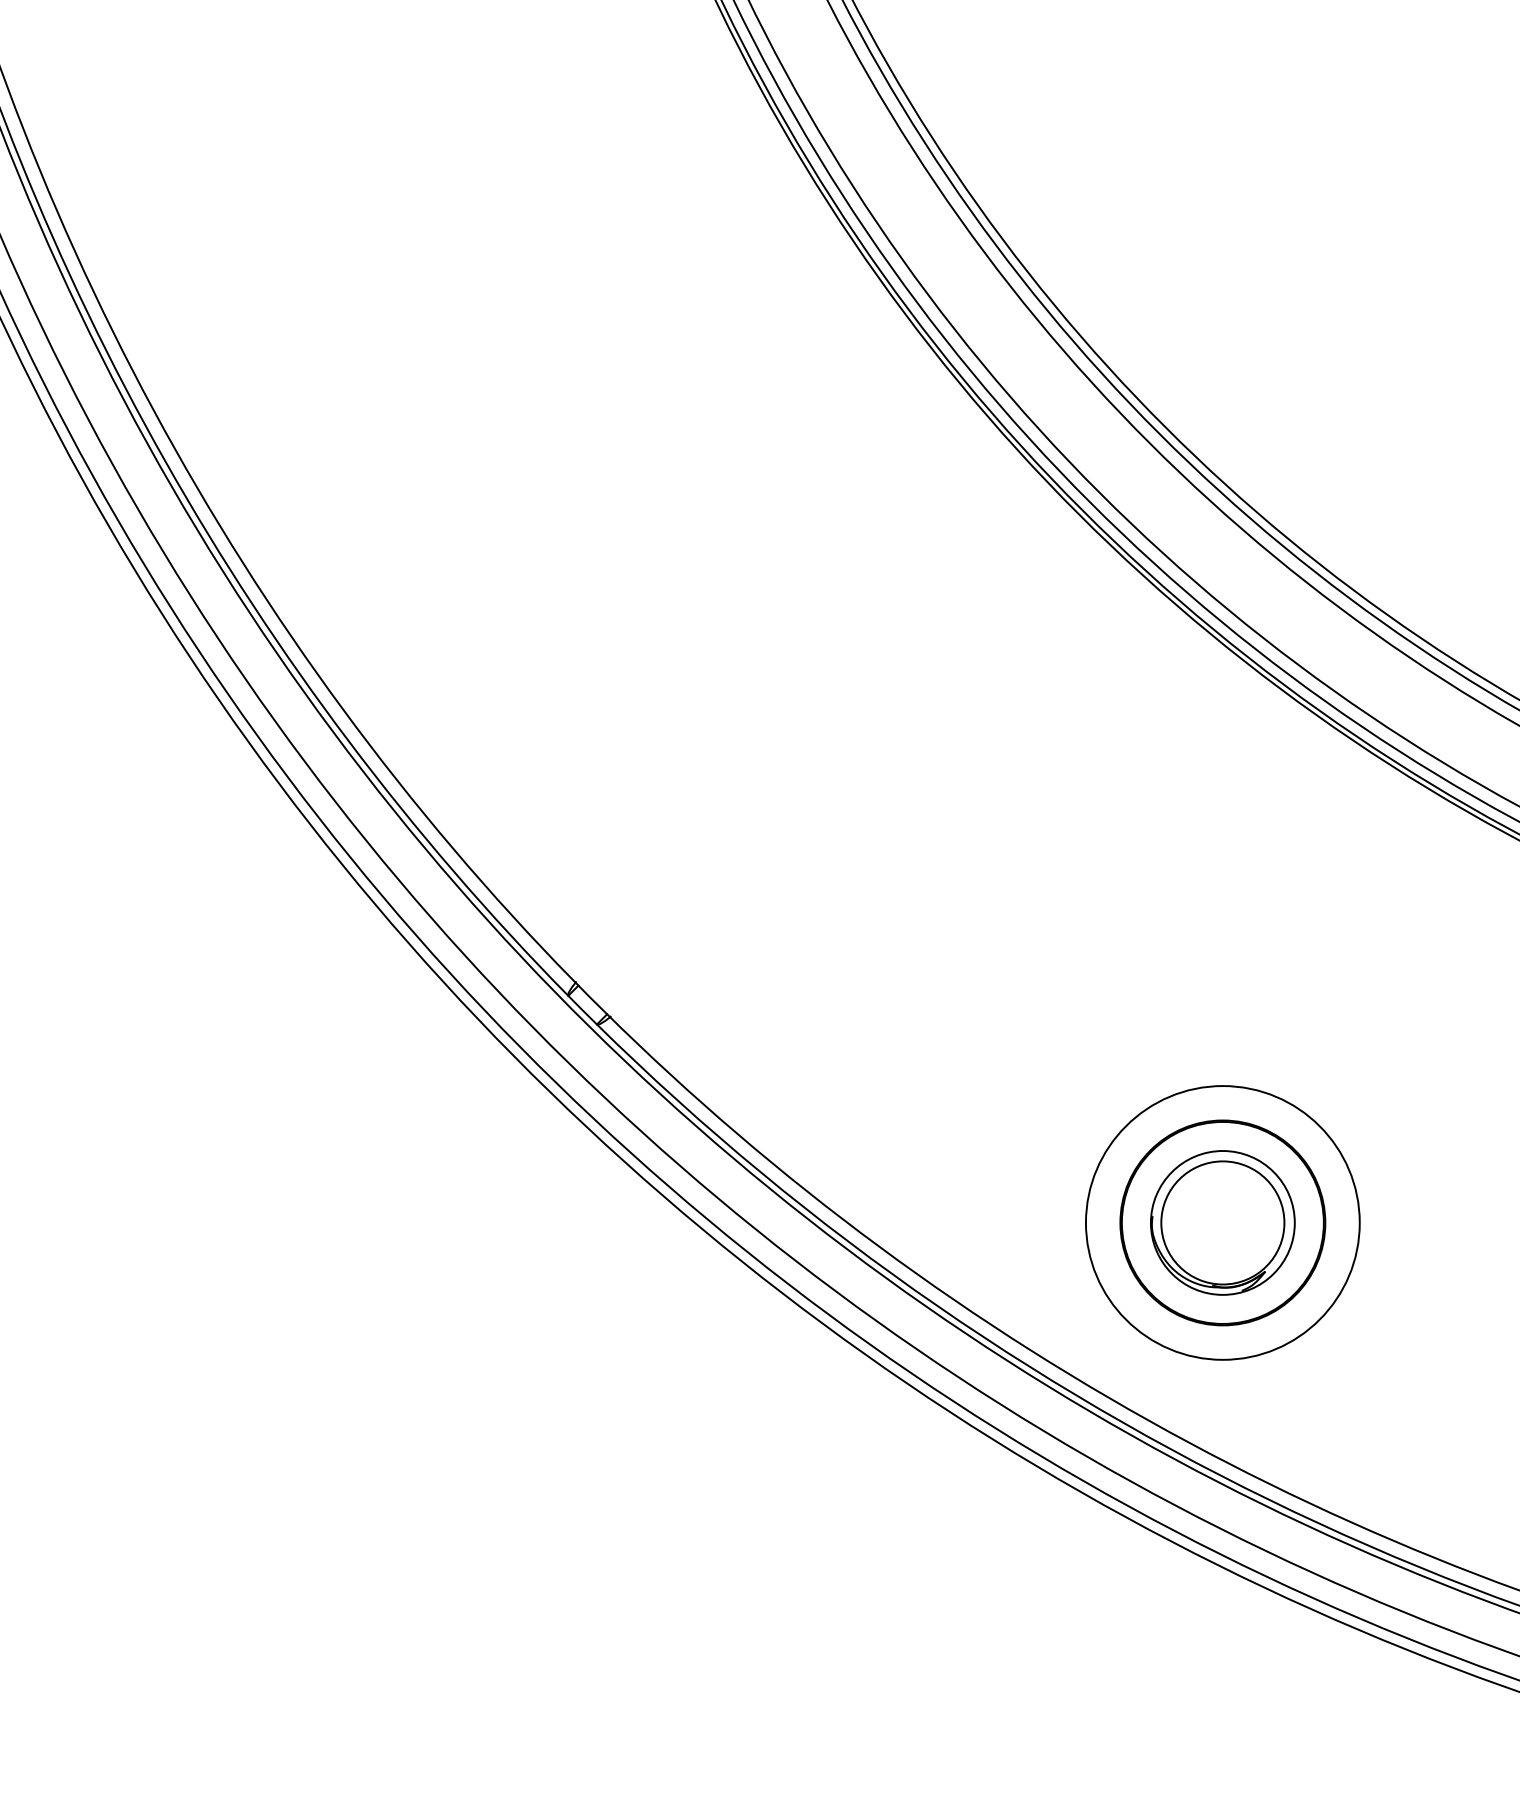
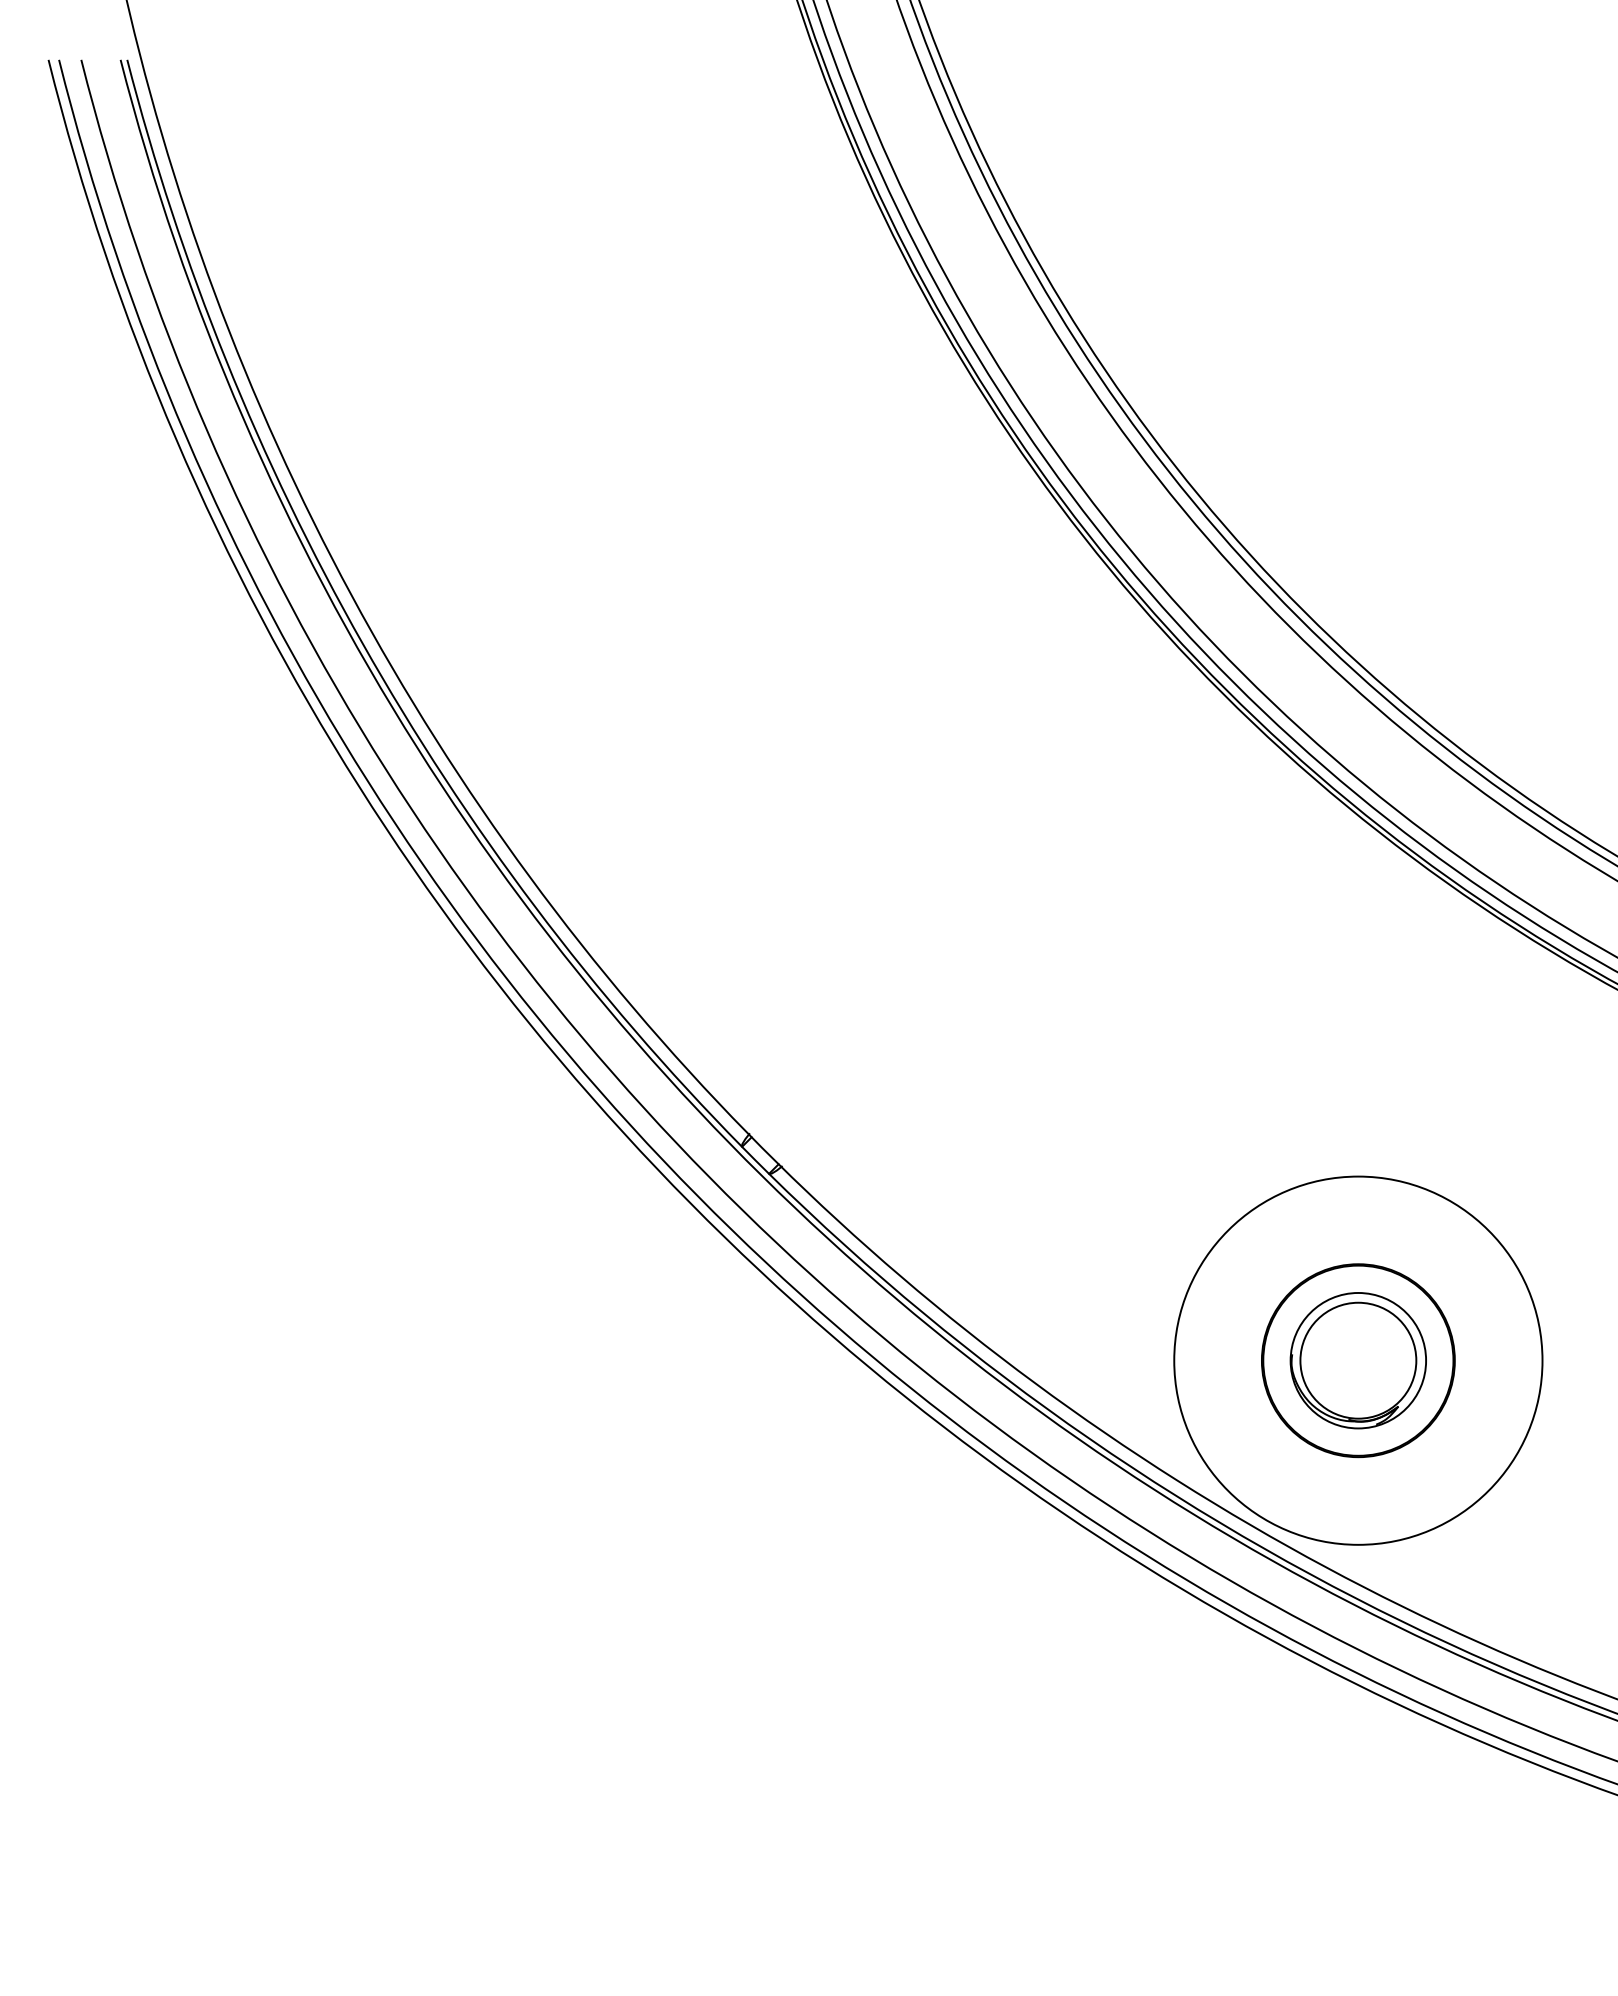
circle: (1223, 1222) -> (1358, 1360), size x1.43

